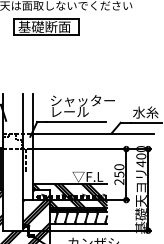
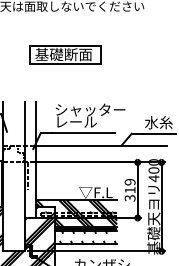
part: (46, 26) -> (65, 54), moved
text: (118, 174) -> (129, 190), 250 -> 319
hatch: (81, 218) -> (88, 237), removed

